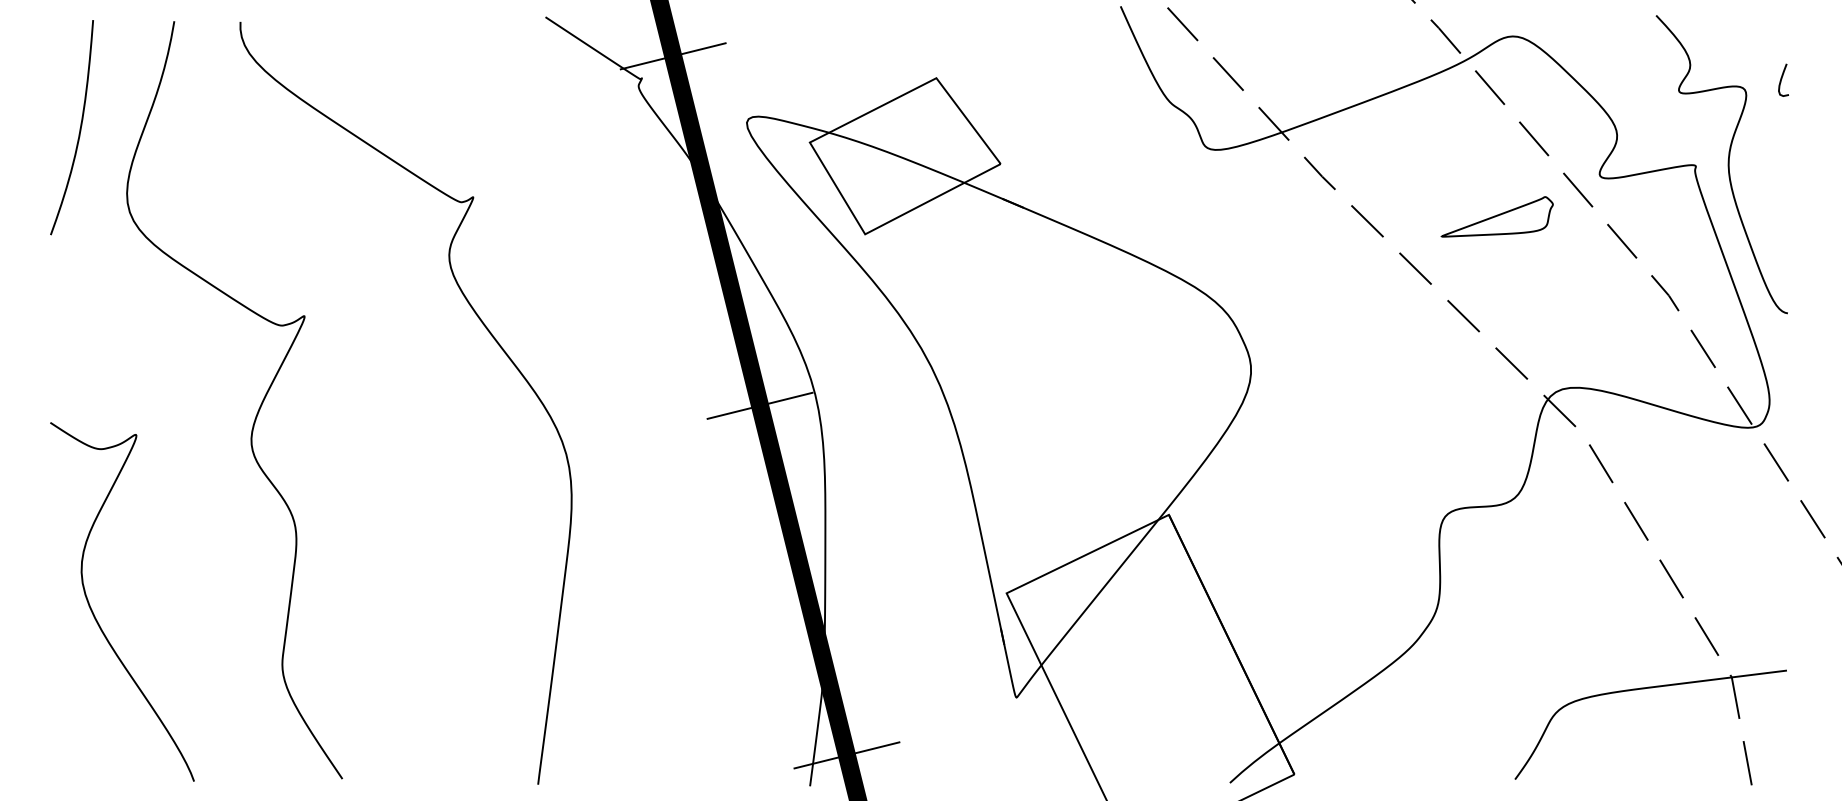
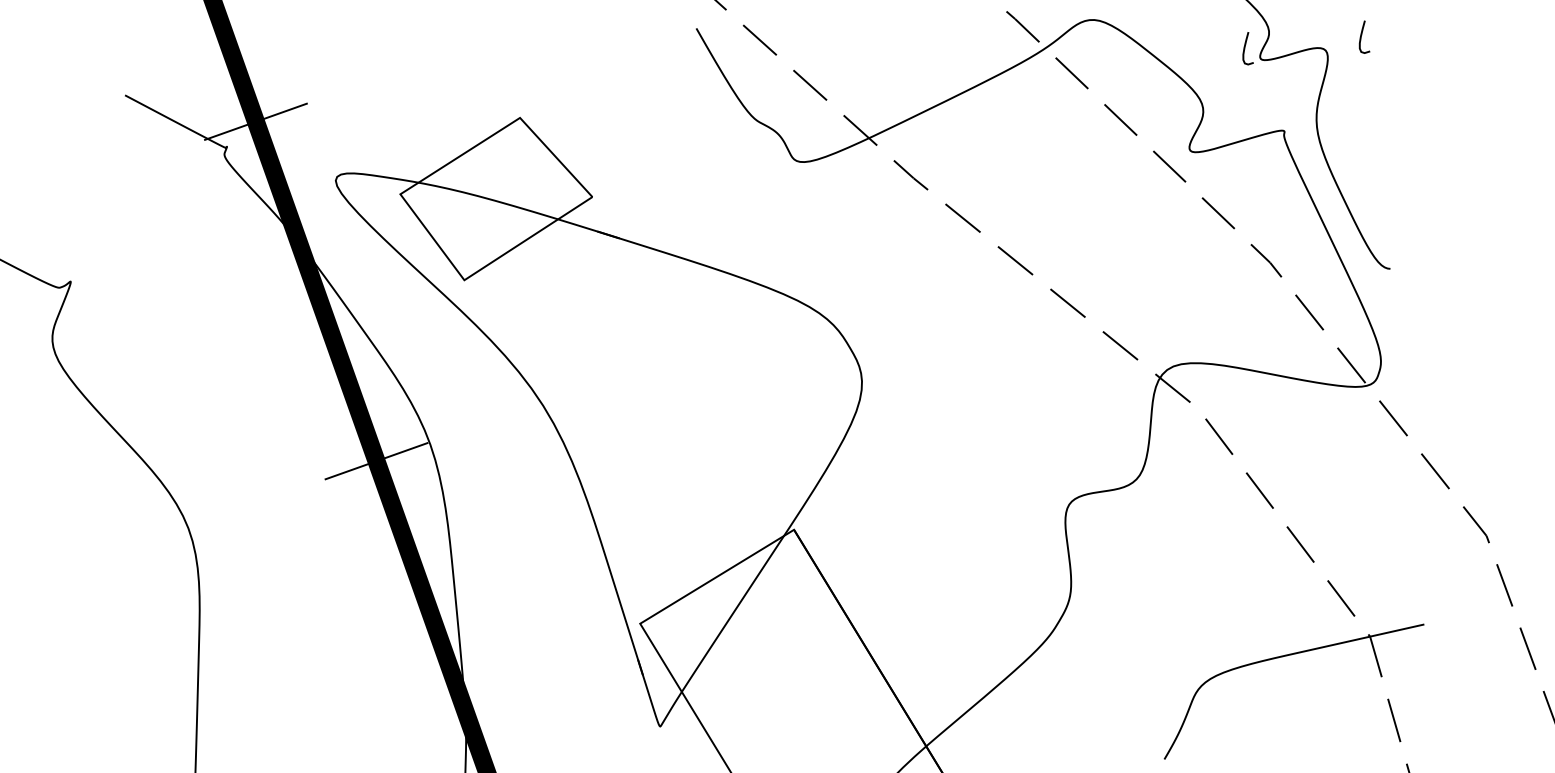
curve: (1665, 79) -> (1245, 48), added
part: (1496, 216) -> (1090, 200), removed

